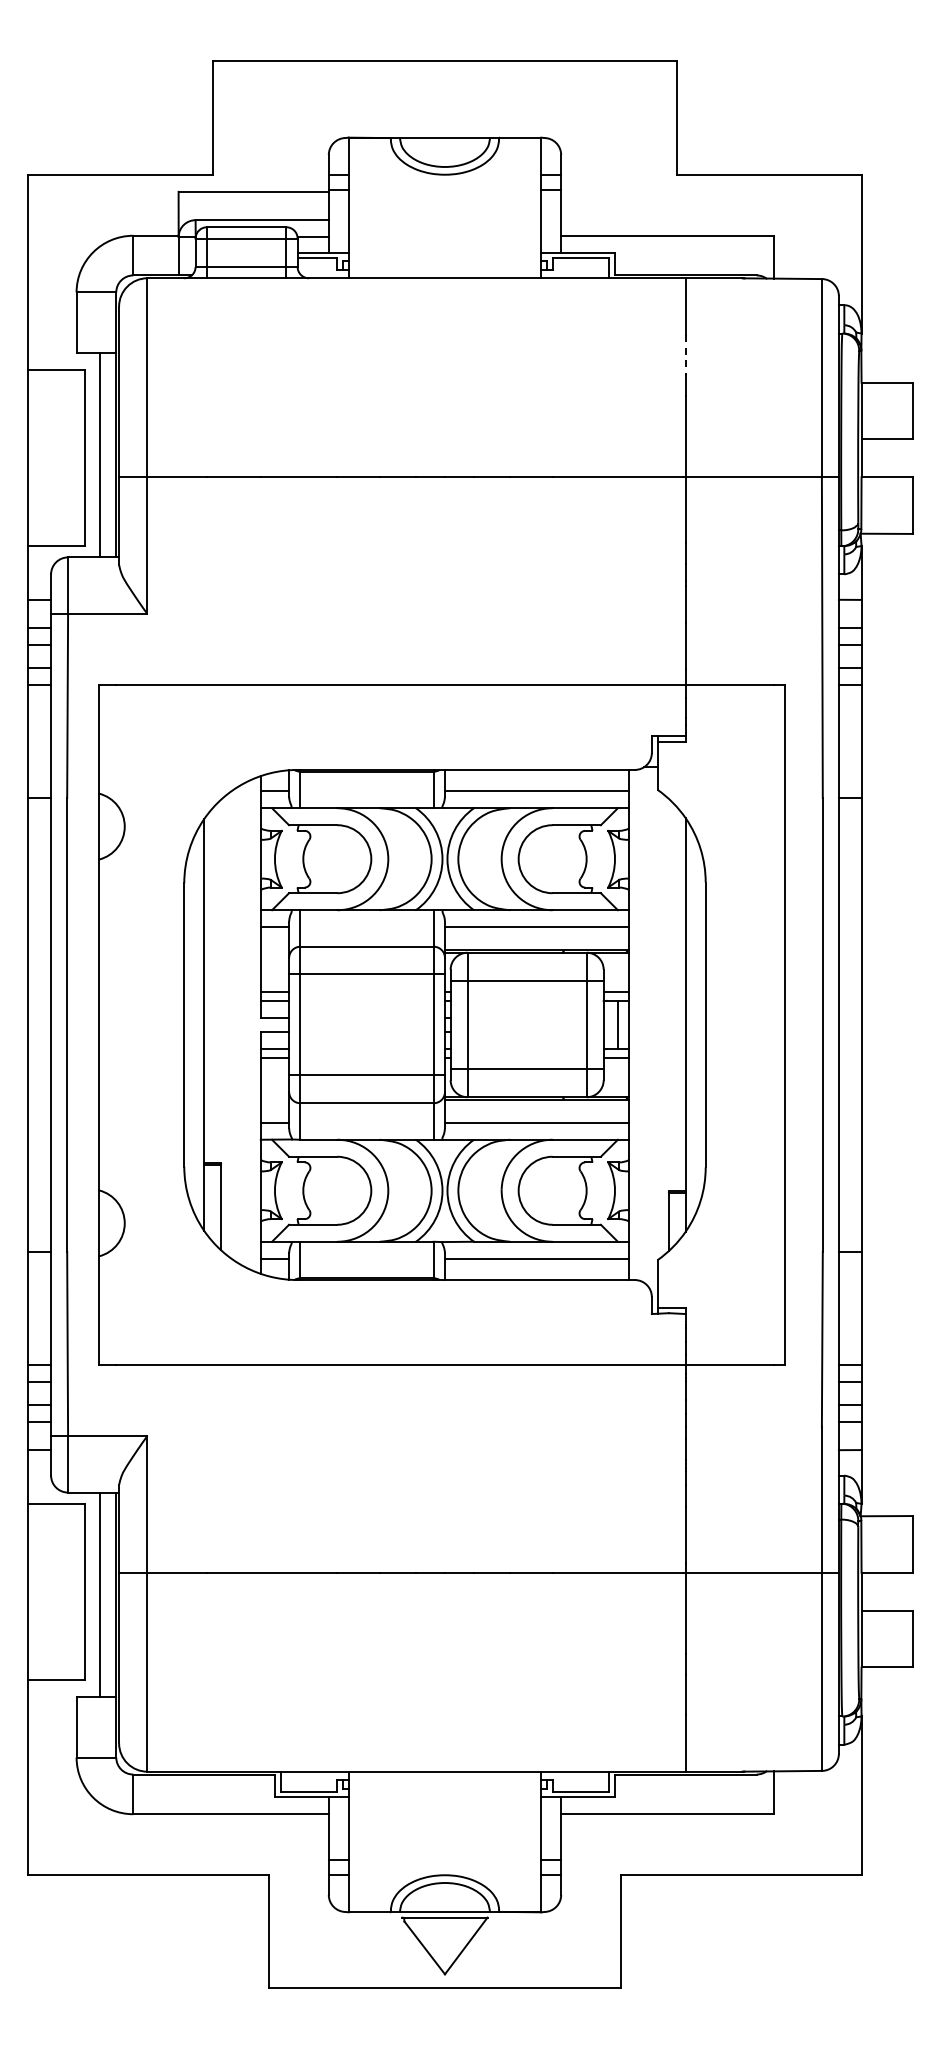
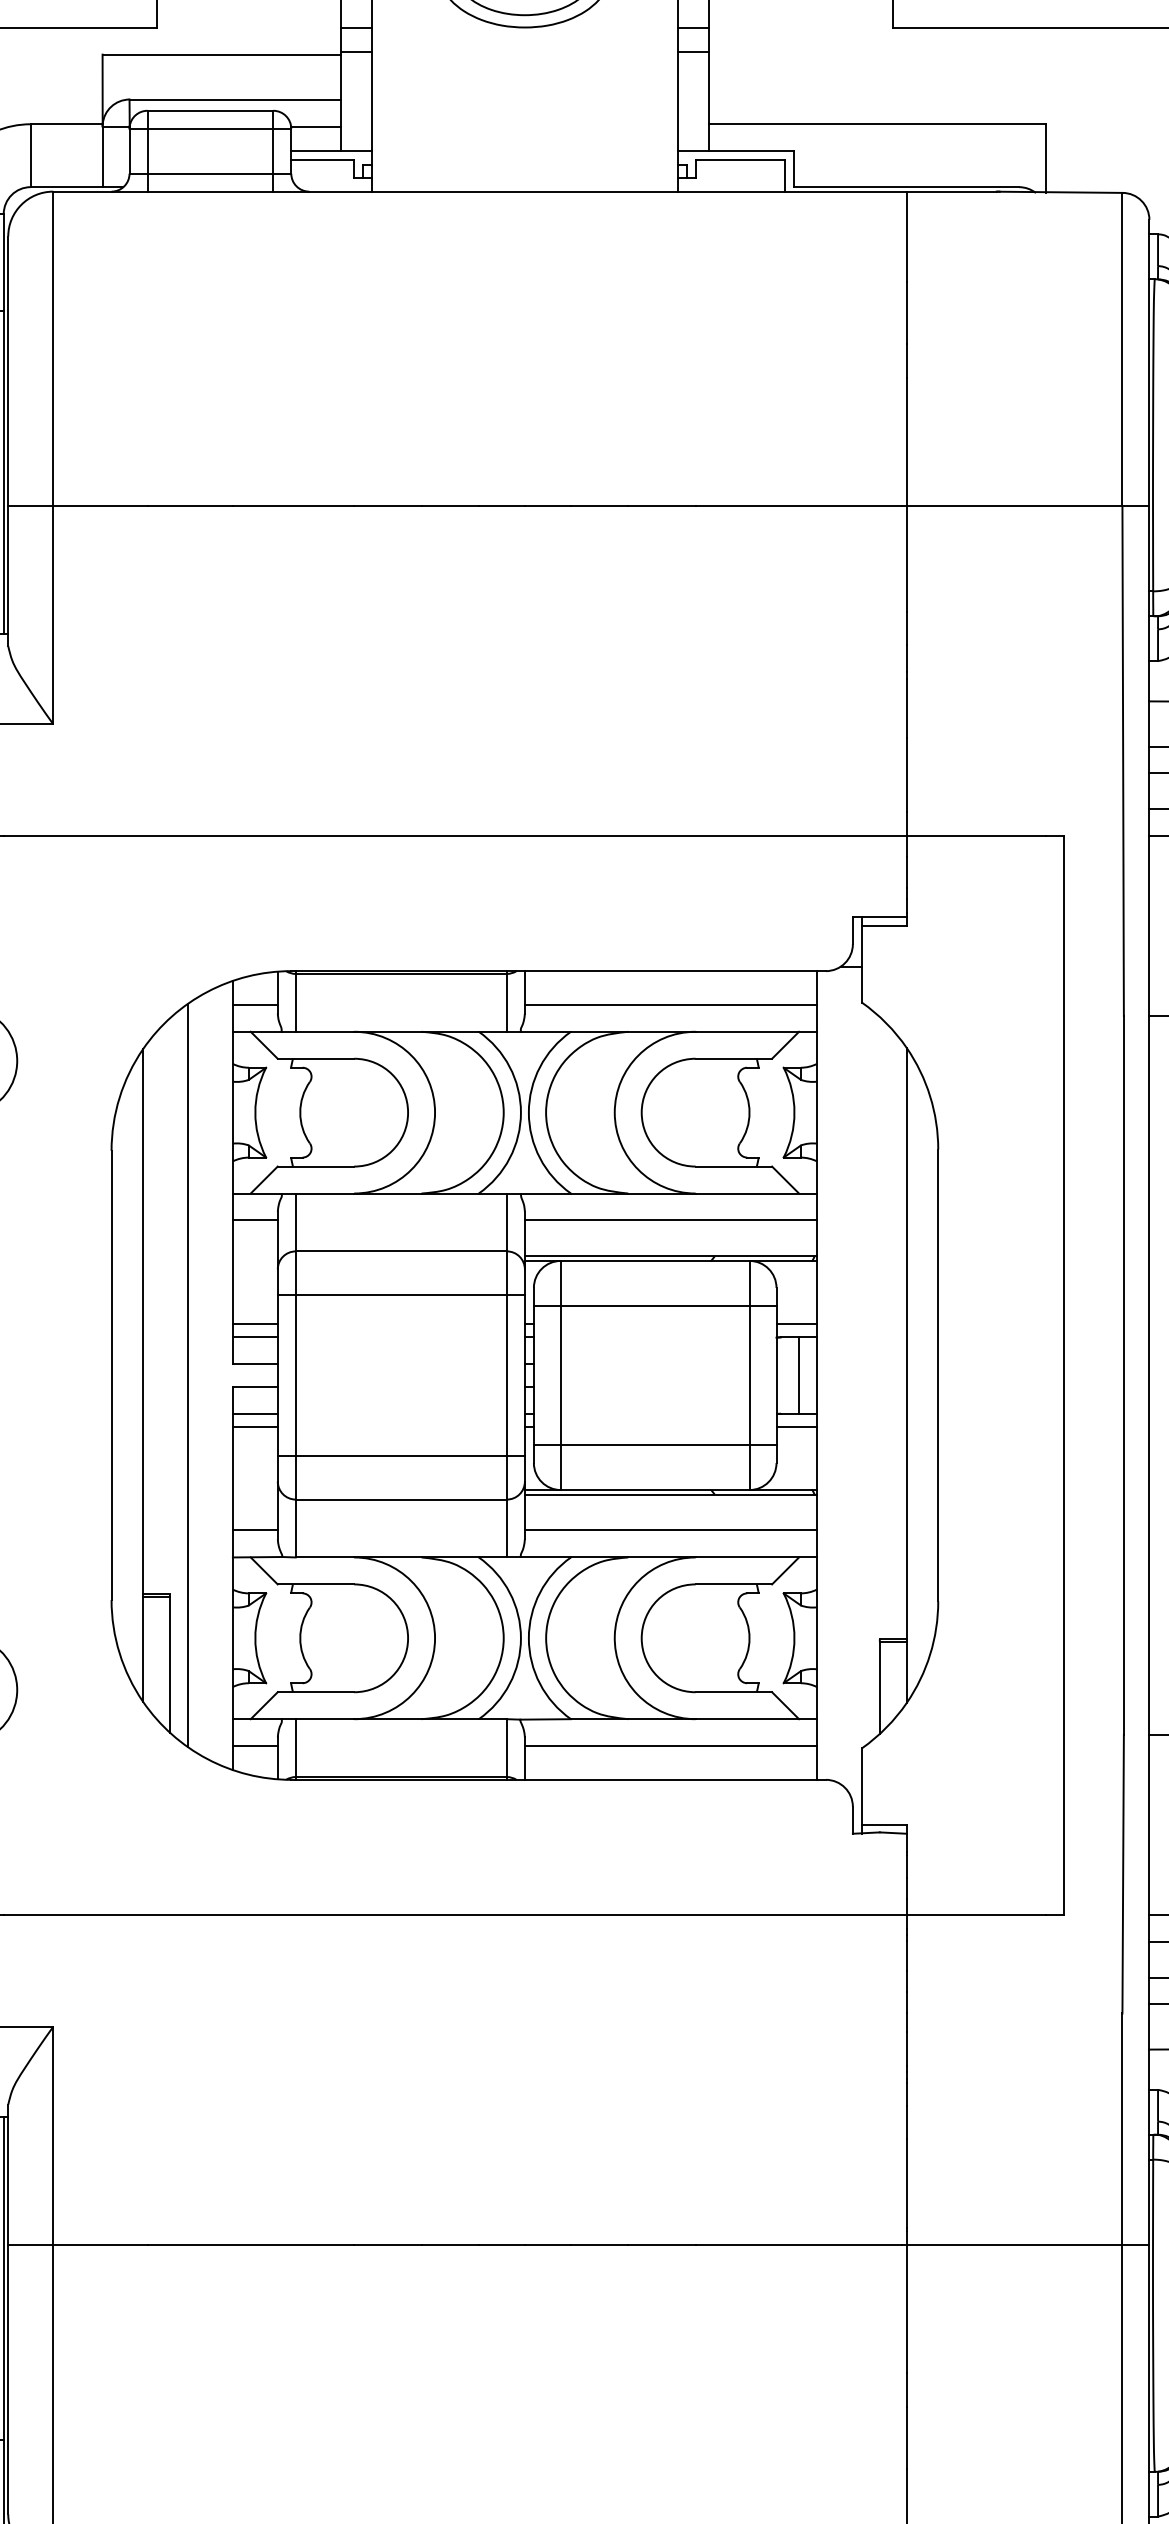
line: (685, 354) -> (906, 312), dashed -> solid
line: (232, 1024) -> (188, 1374), added

